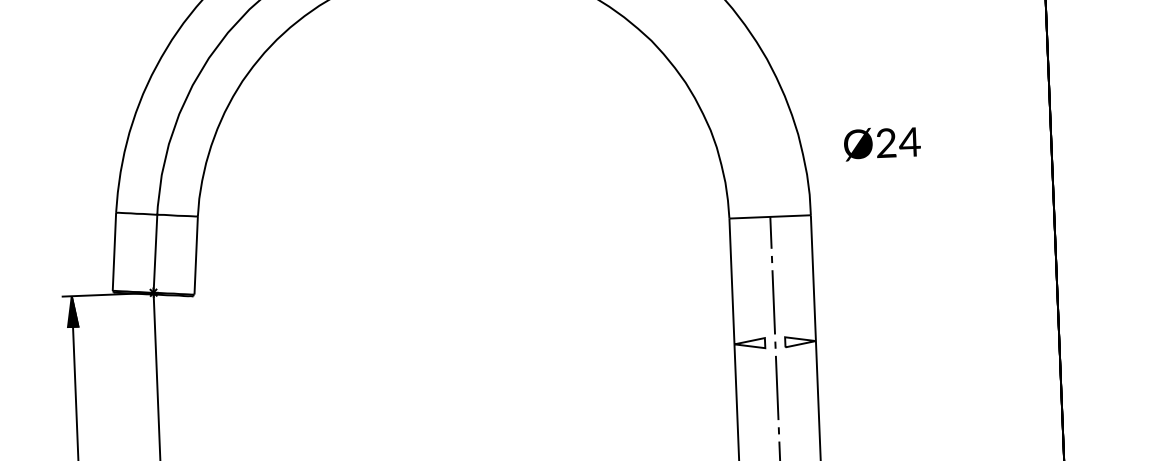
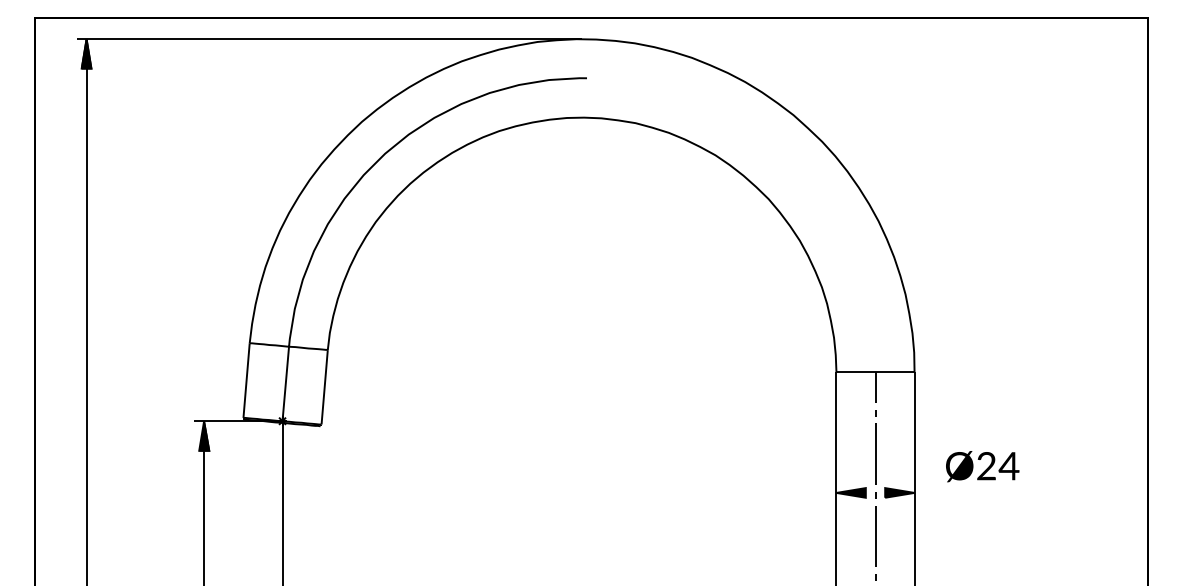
text: (882, 143) -> (982, 466), moved
fill: (800, 341) -> (899, 492), added
fill: (749, 343) -> (850, 492), added

